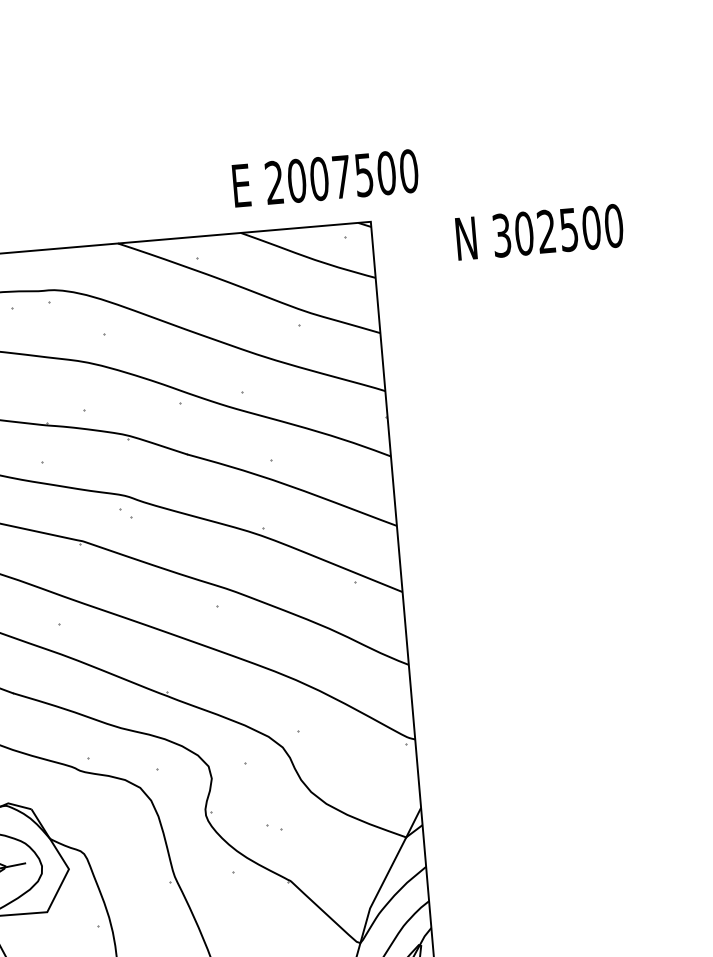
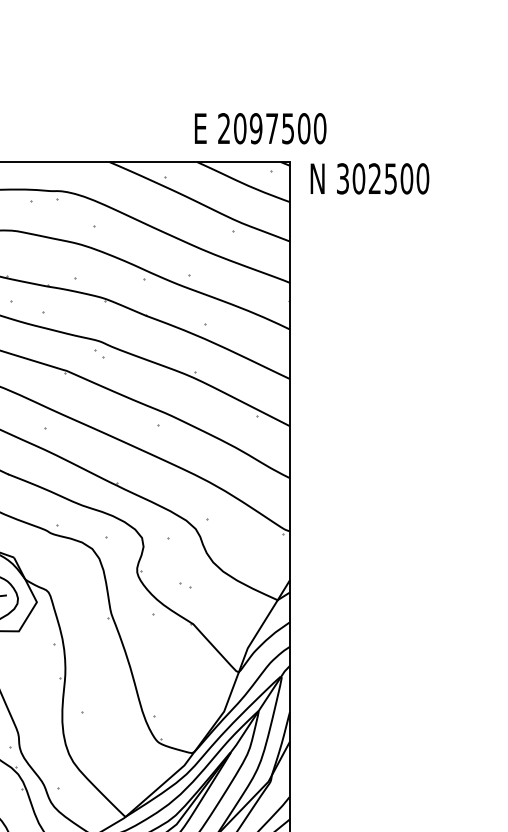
text: (318, 178) -> (255, 128), 2007500 -> 2097500
text: (539, 231) -> (369, 178), moved

